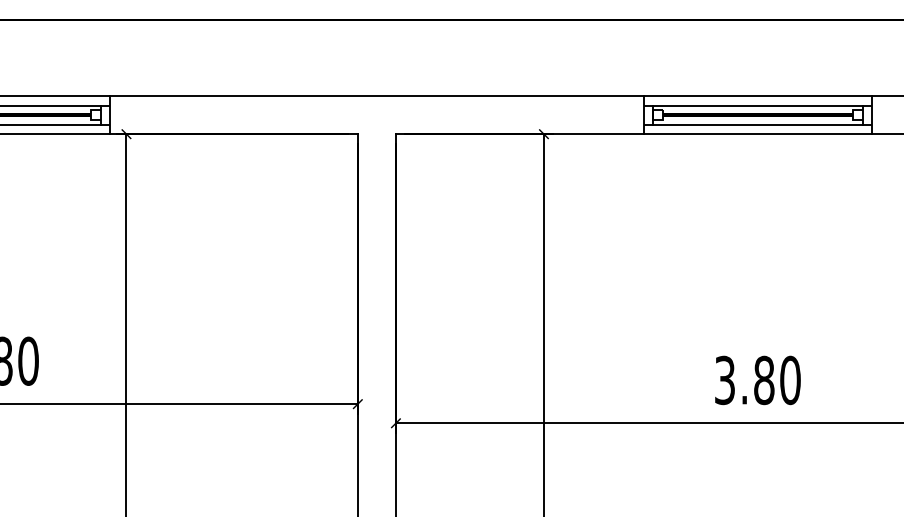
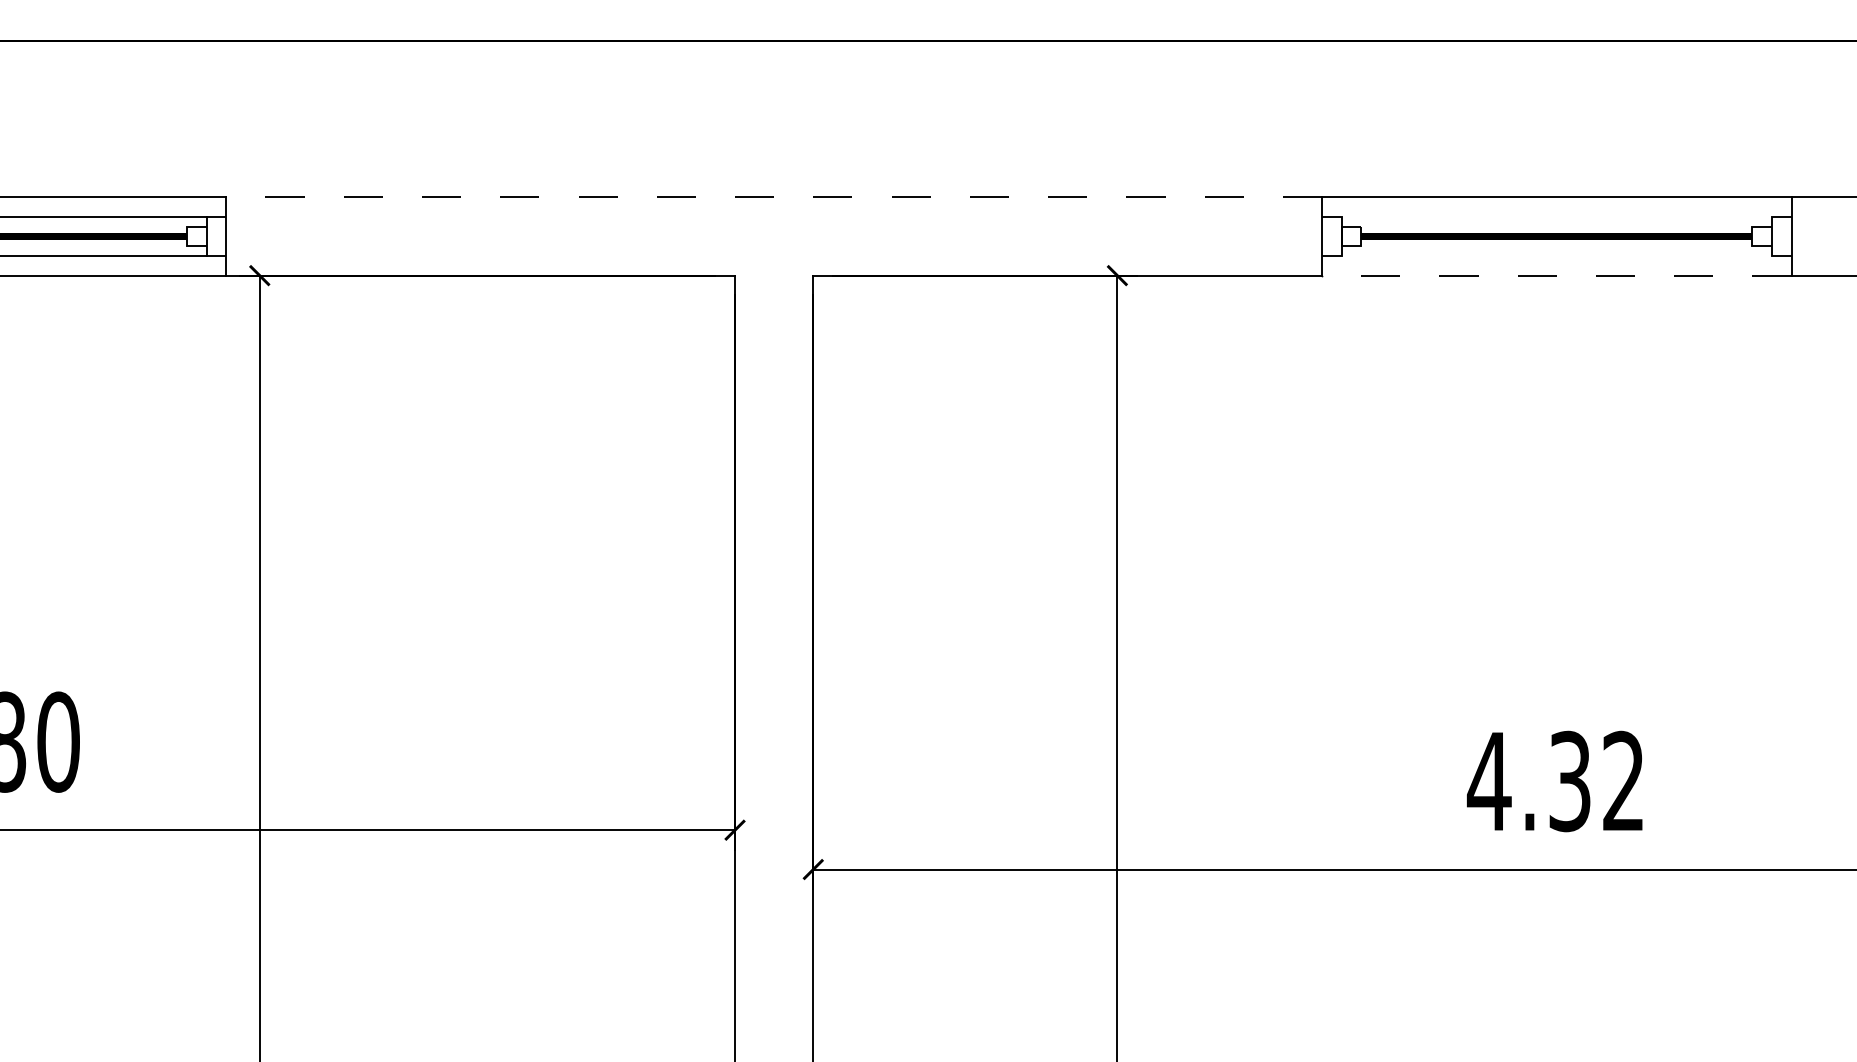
line: (376, 96) -> (773, 198), solid -> dashed
line: (757, 105) -> (1556, 216), removed
line: (757, 124) -> (1556, 255), removed
line: (757, 134) -> (1556, 276), solid -> dashed
text: (757, 380) -> (1556, 781), 3.80 -> 4.32

